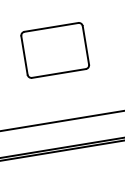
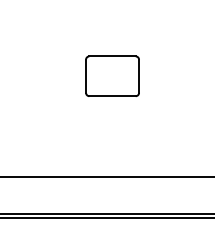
part: (55, 50) -> (112, 76), size x0.6

